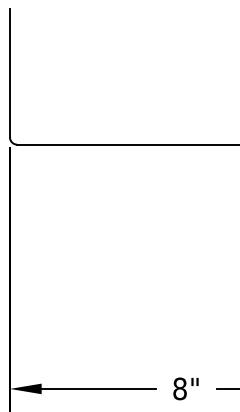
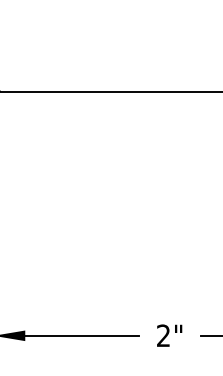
text: (179, 388) -> (163, 335), 8" -> 2"

